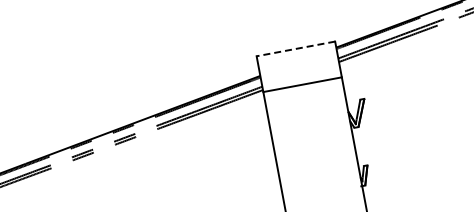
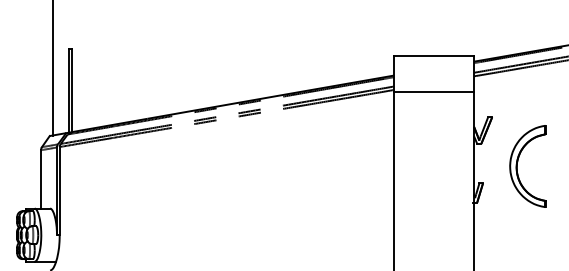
line: (296, 48) -> (434, 55), dashed -> solid
part: (398, 142) -> (517, 166), added

